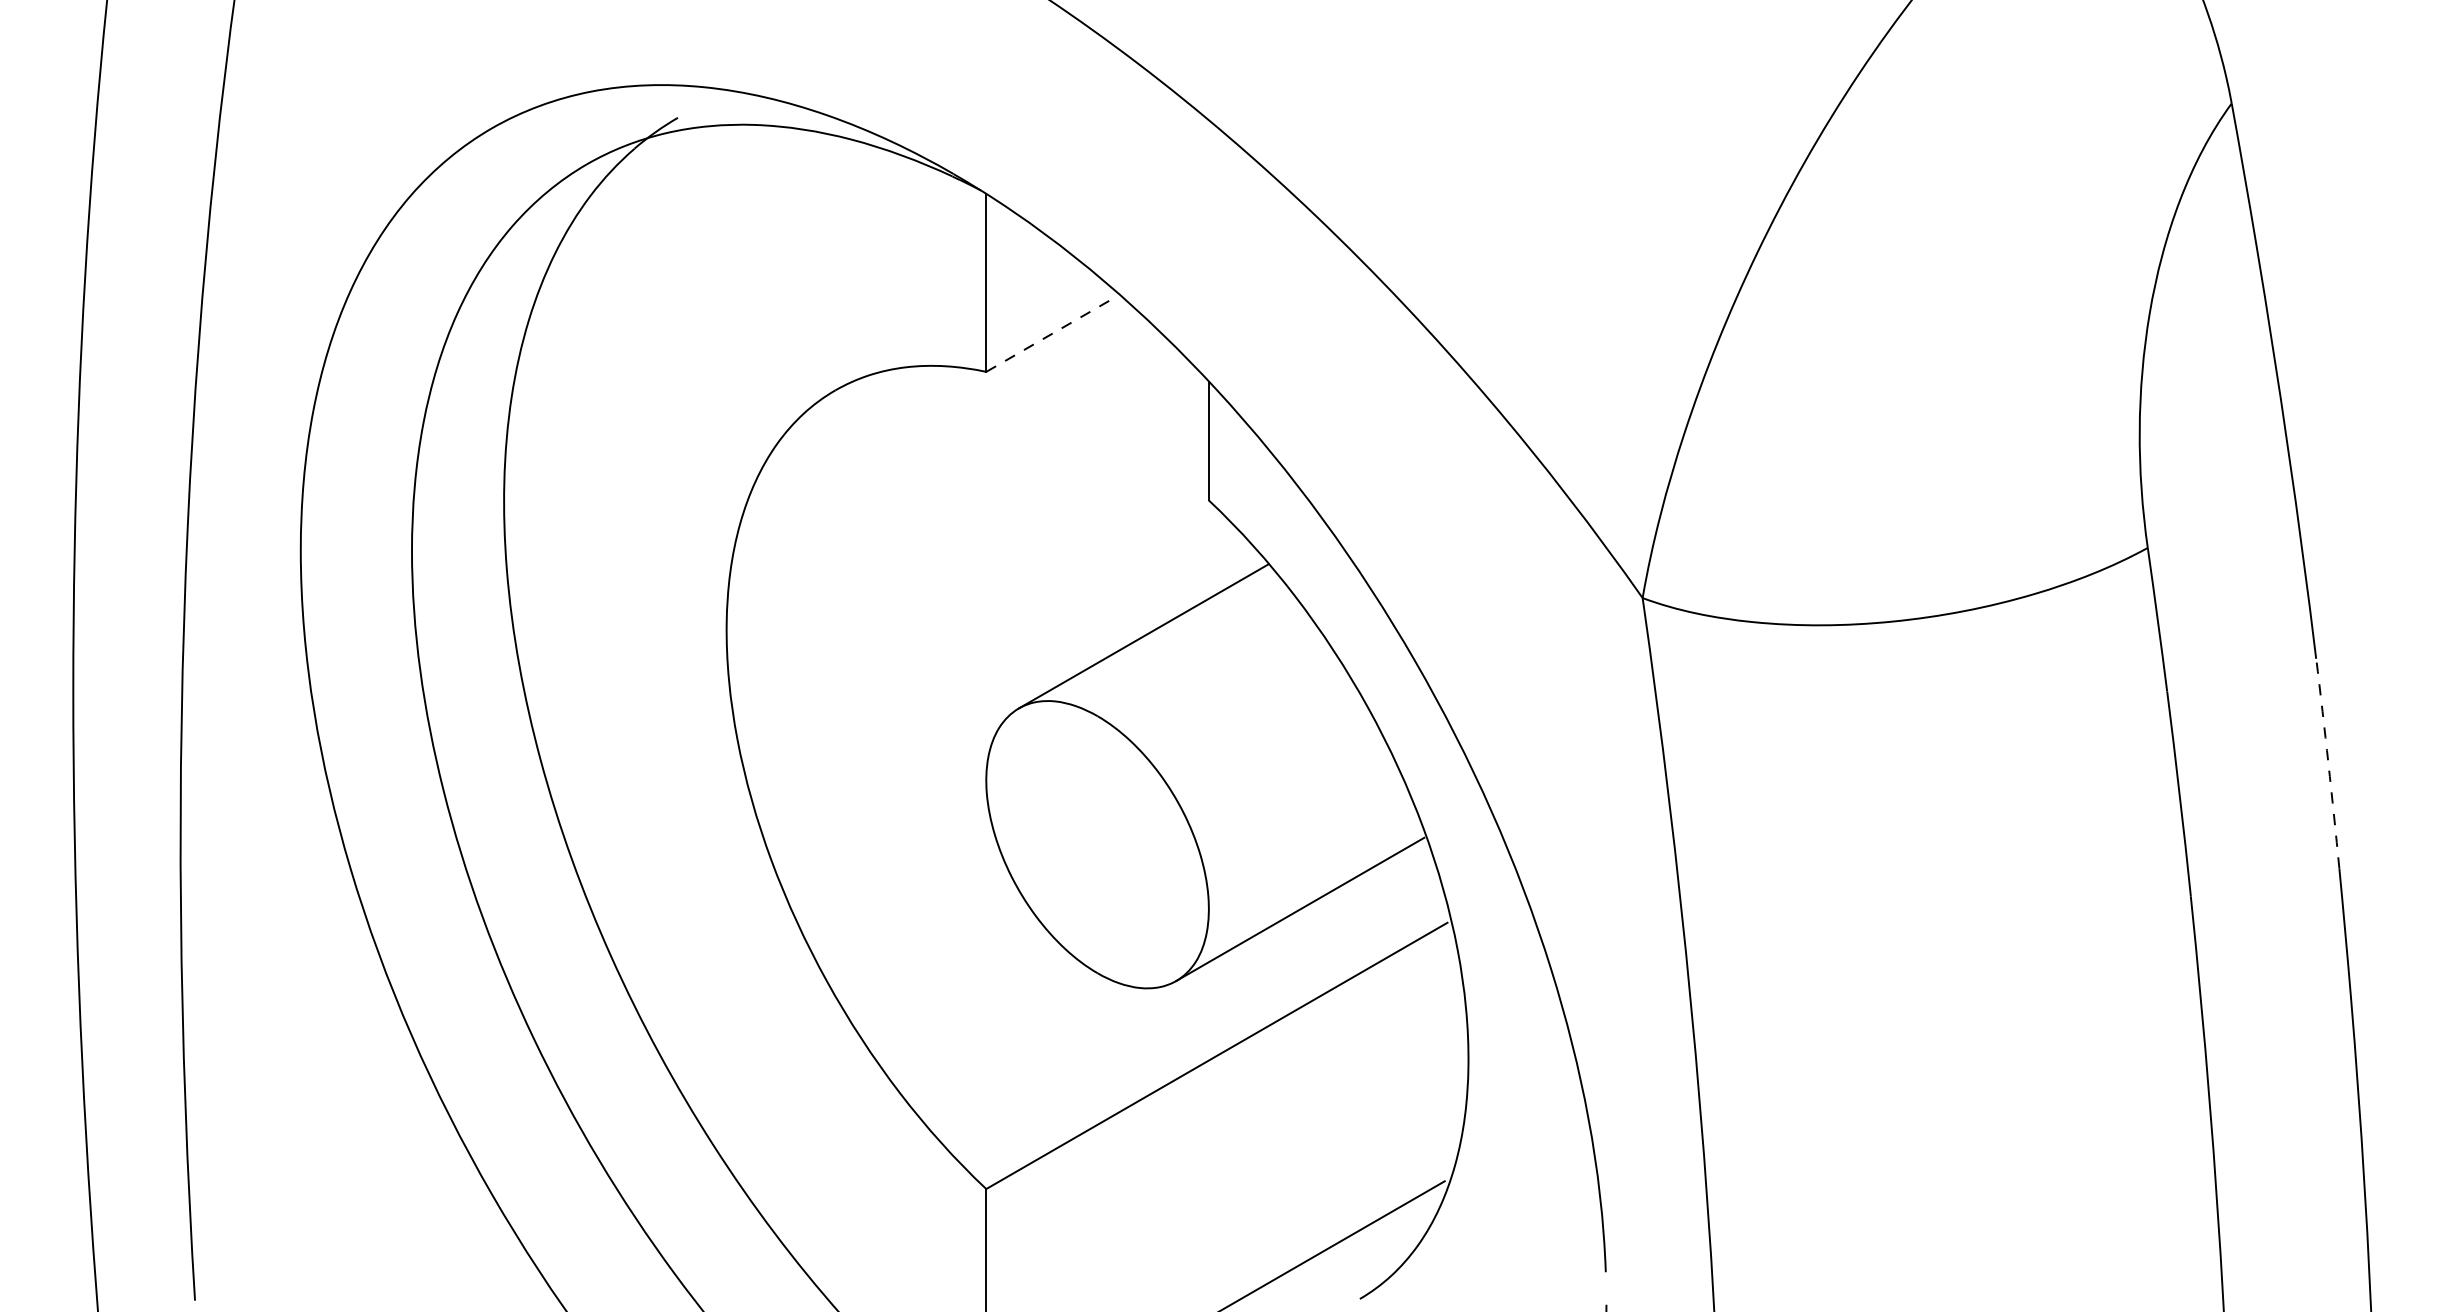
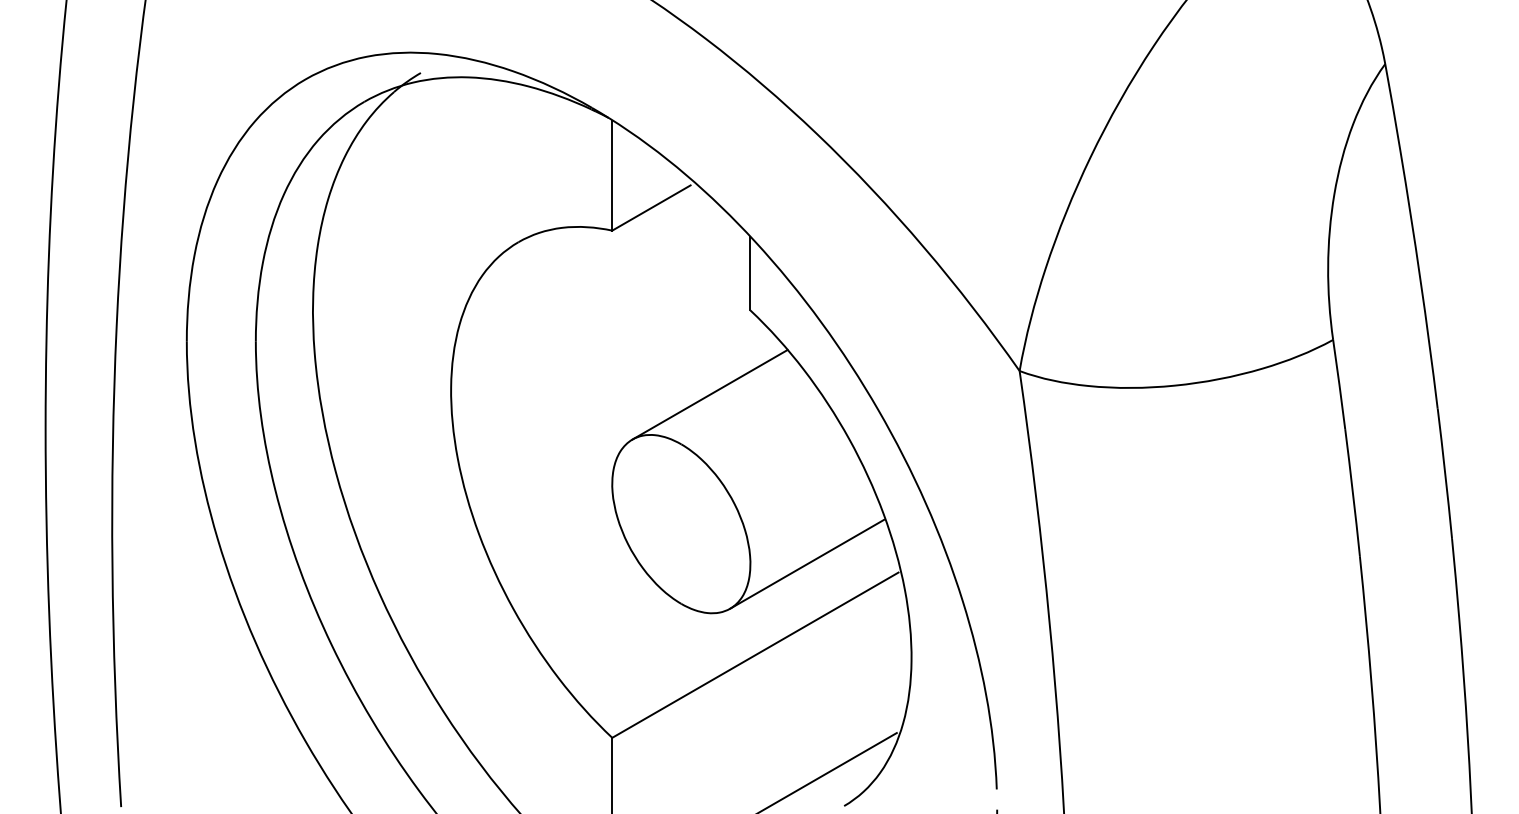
line: (1049, 334) -> (651, 207), dashed -> solid
arc: (2328, 763) -> (1445, 473), dashed -> solid

